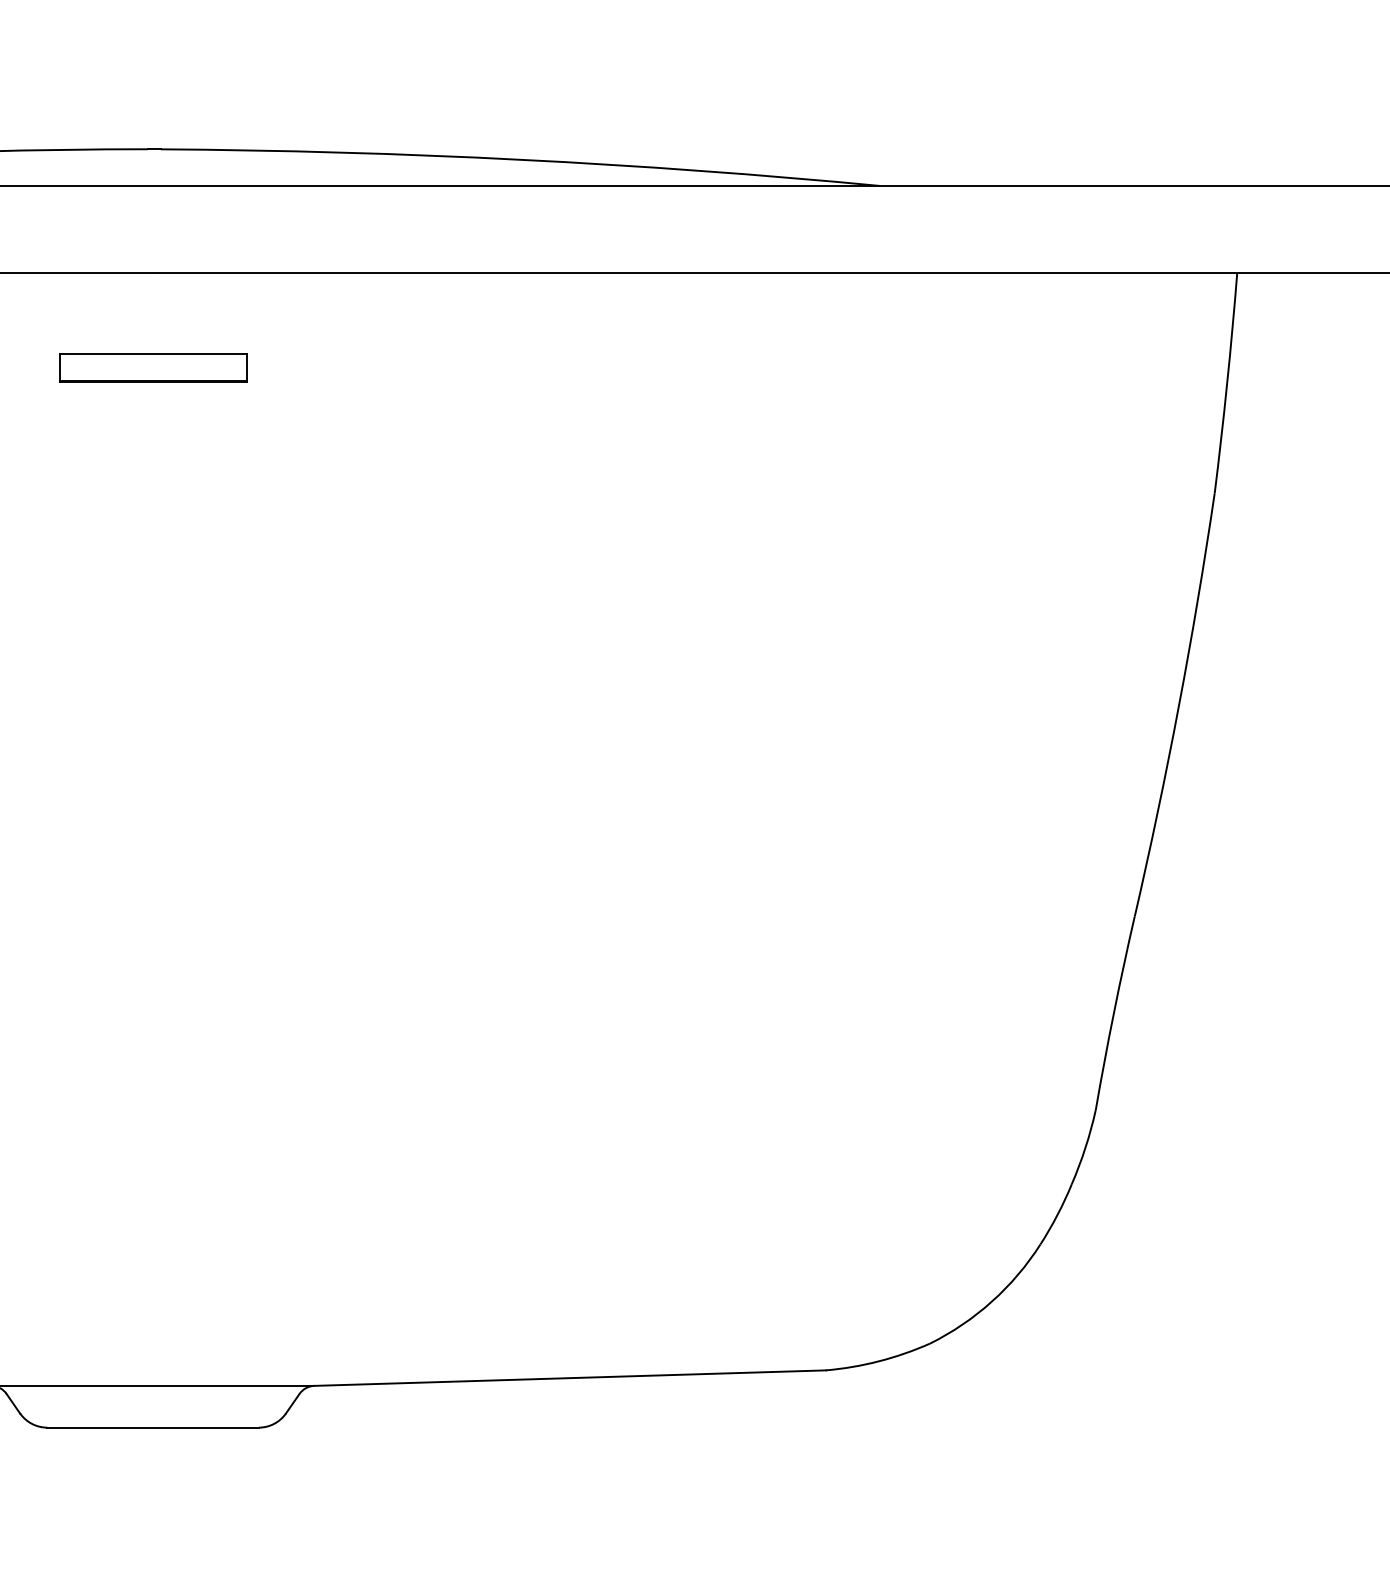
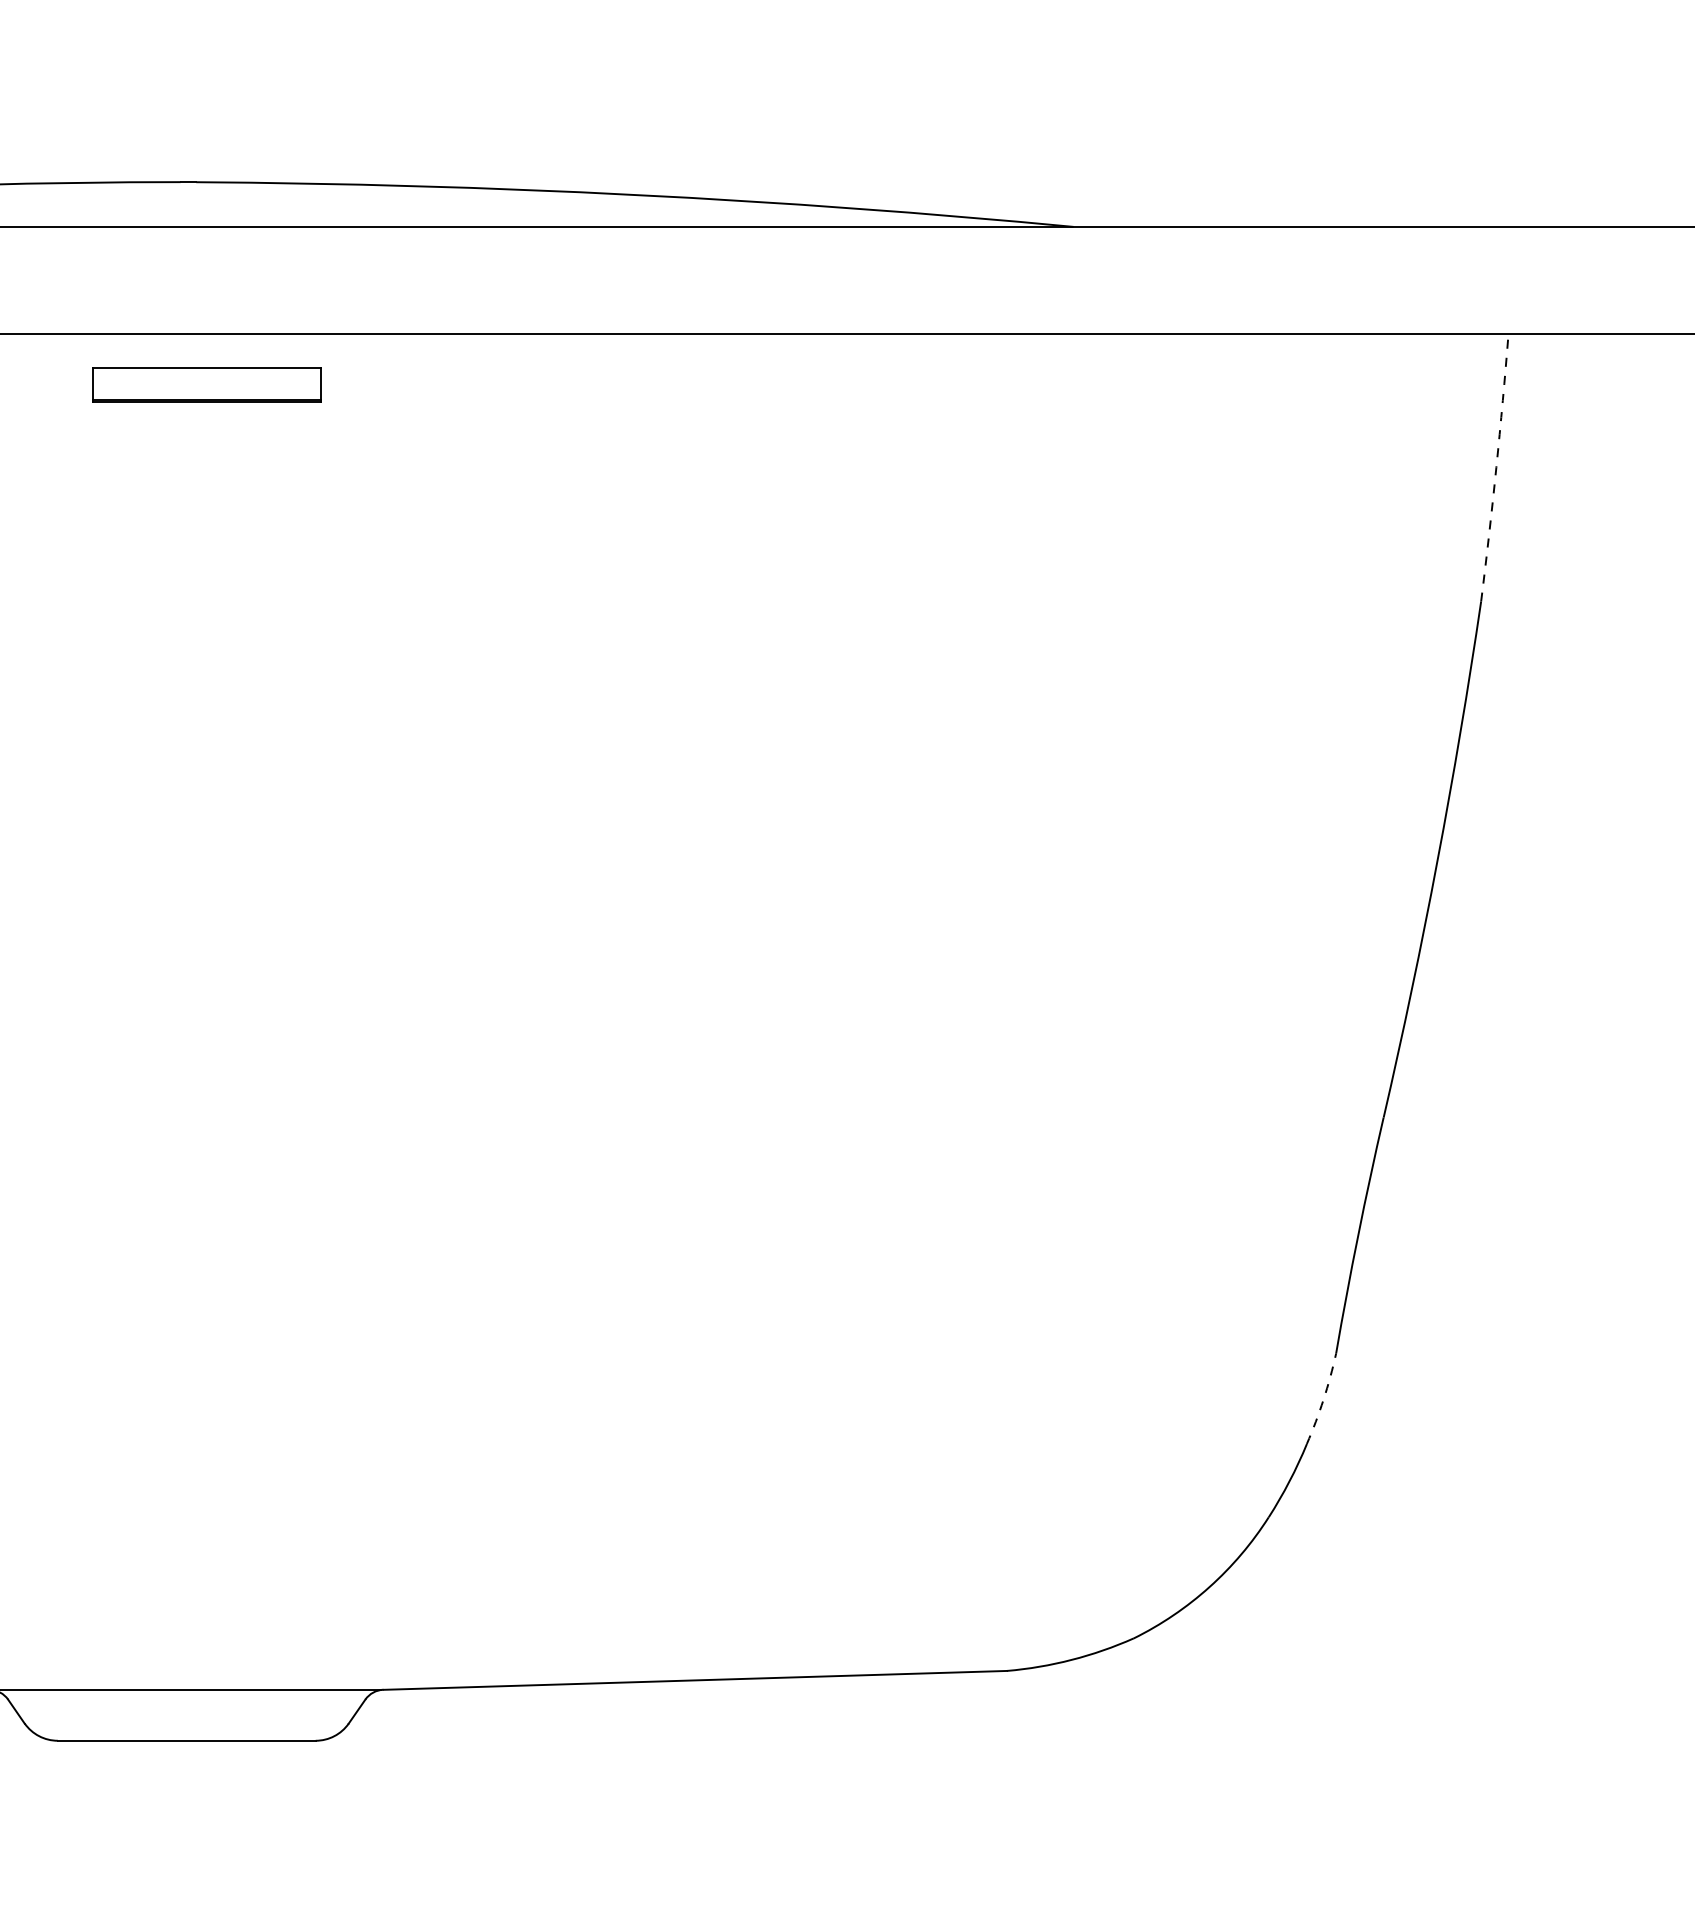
part: (152, 367) -> (206, 384), moved
arc: (1227, 383) -> (1496, 467), solid -> dashed
arc: (1085, 1147) -> (1323, 1399), solid -> dashed

